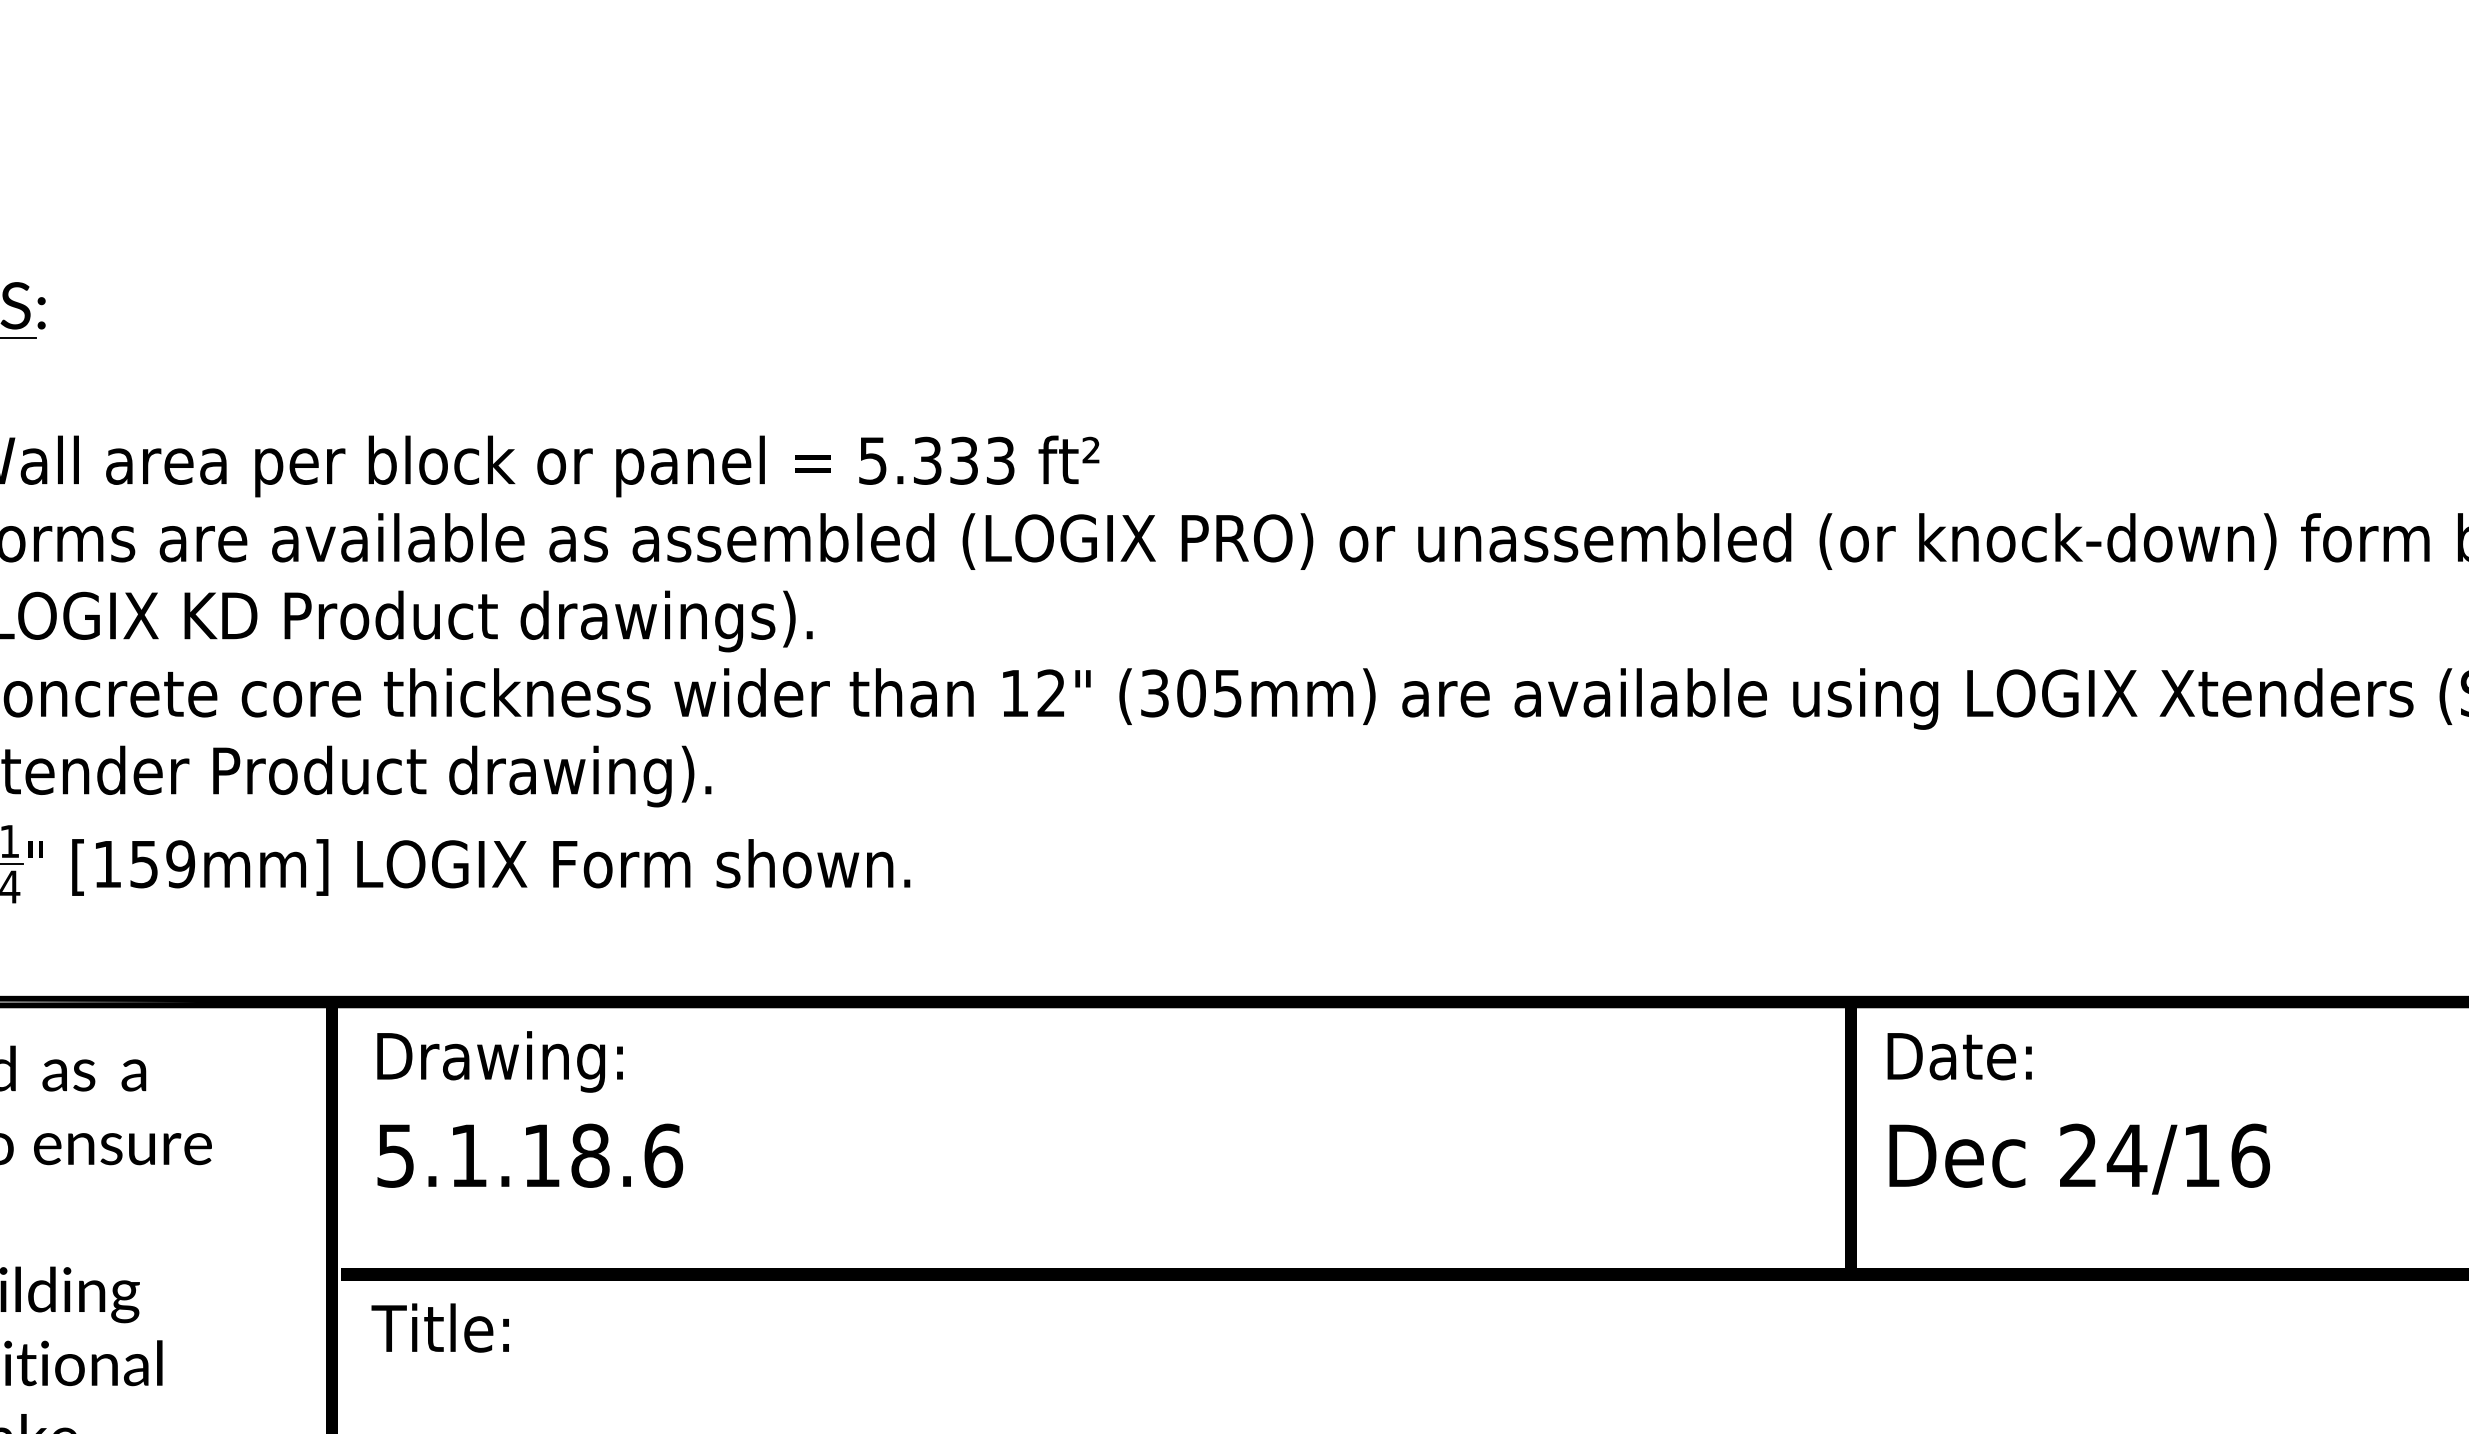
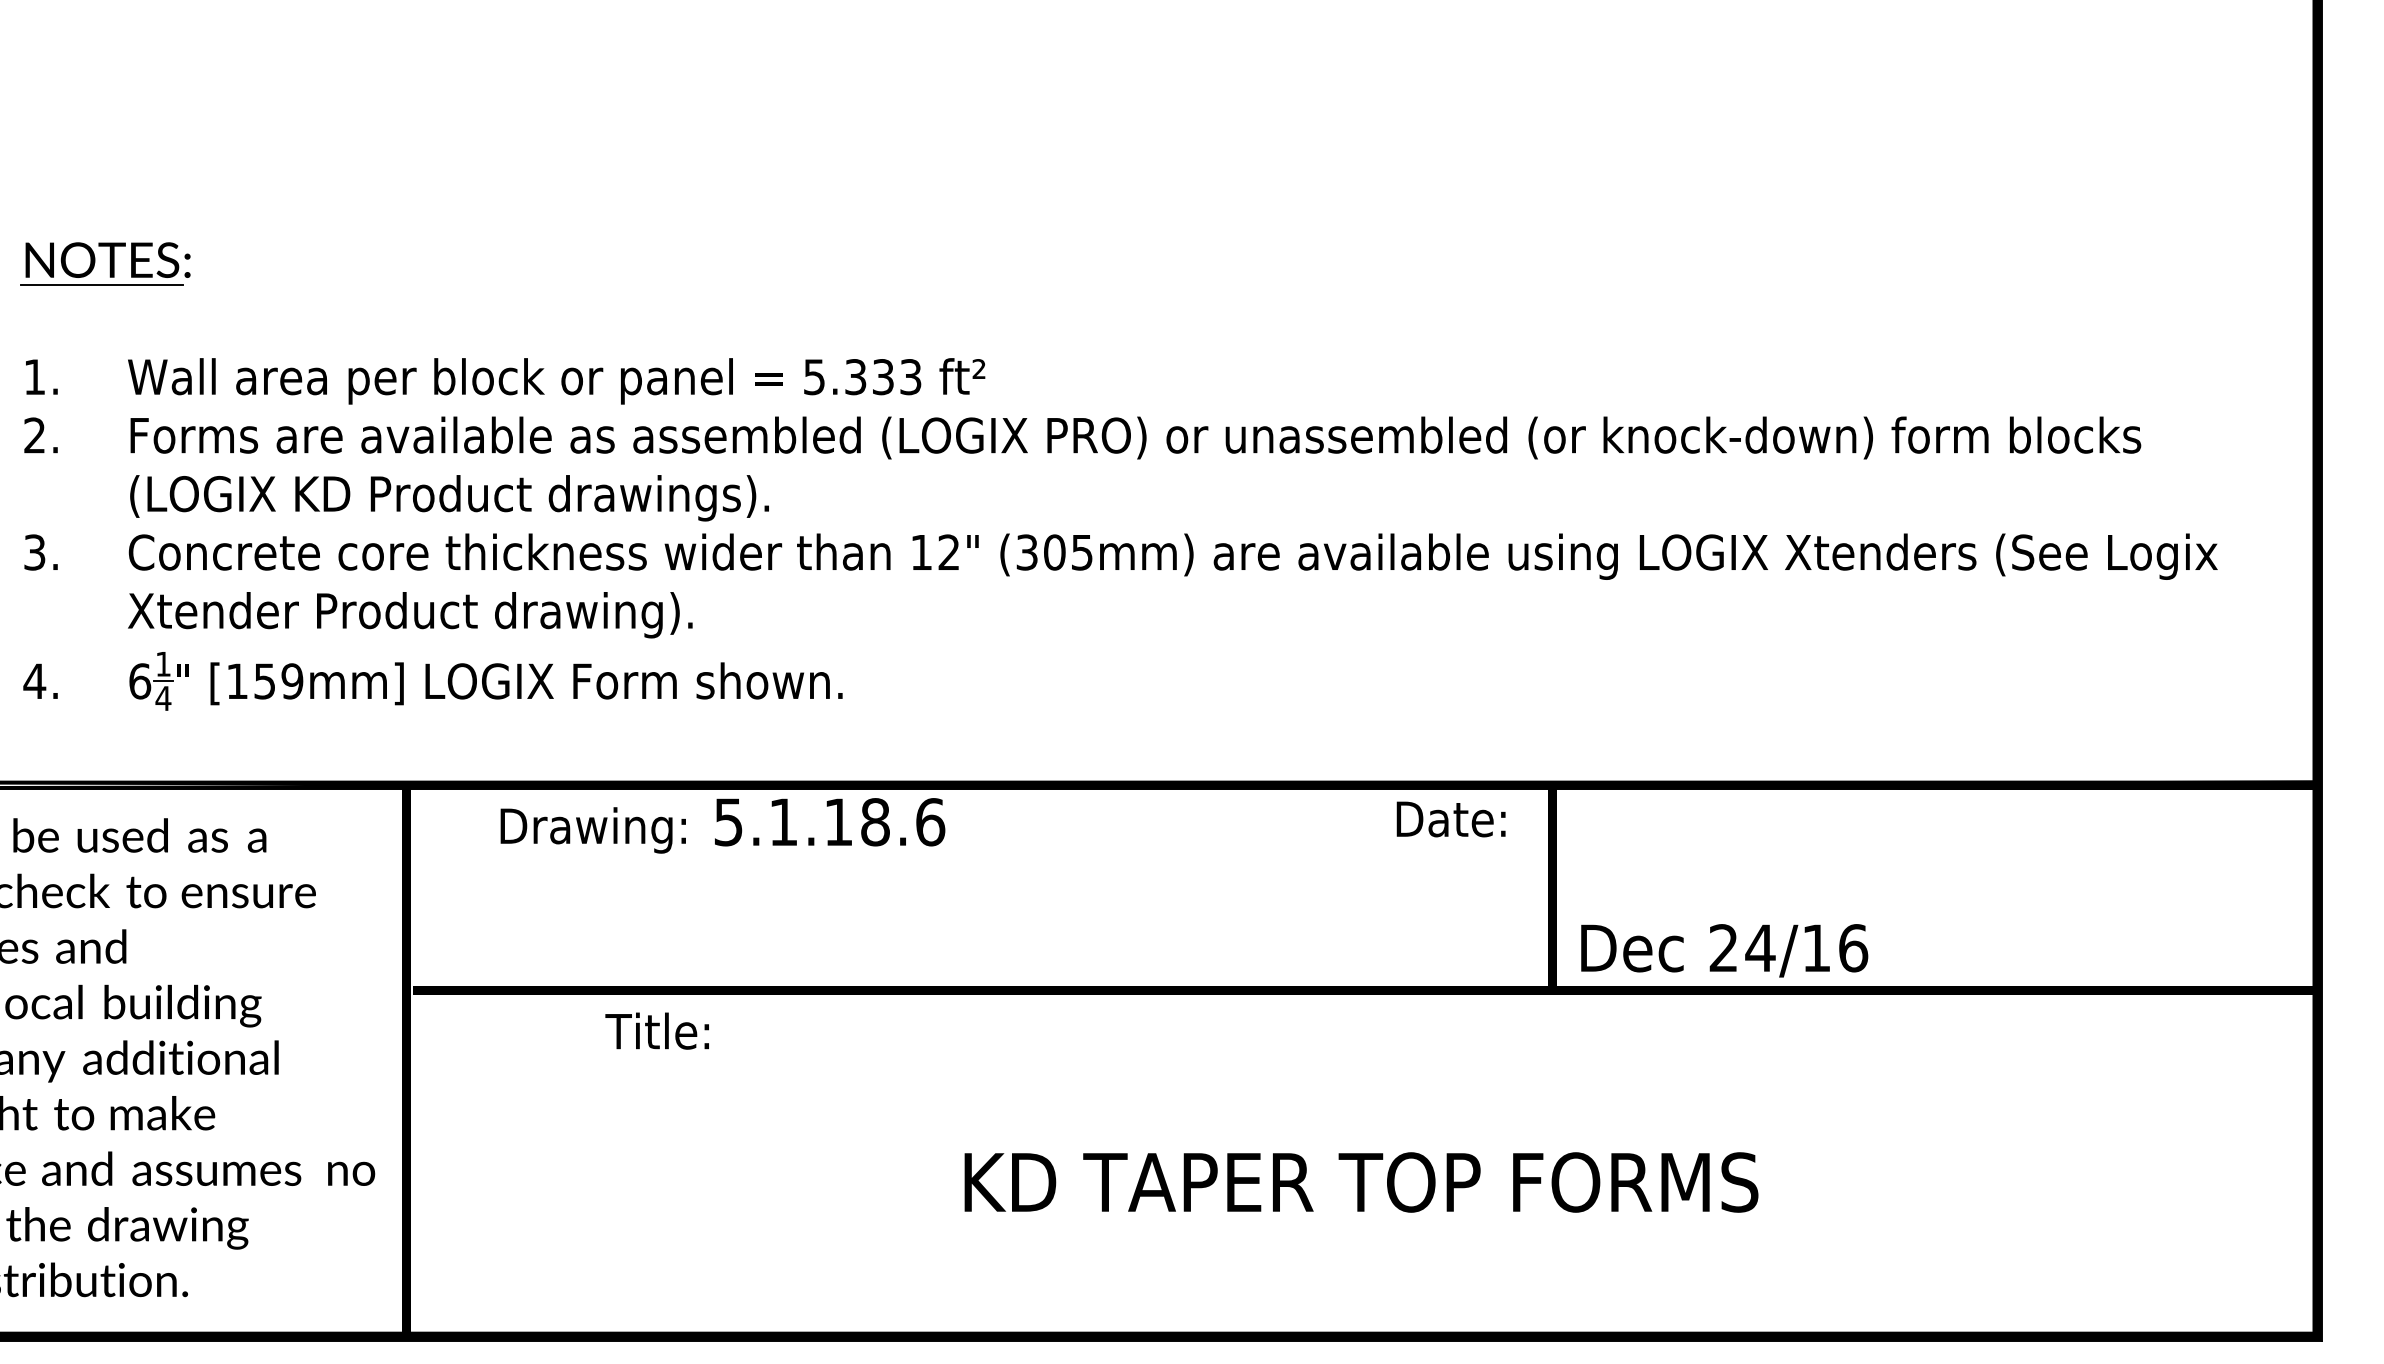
text: (1958, 1056) -> (1450, 819), moved
text: (499, 1061) -> (592, 830), moved
text: (530, 1156) -> (830, 822), moved
text: (2079, 1158) -> (1724, 950), moved
text: (439, 1327) -> (656, 1030), moved

